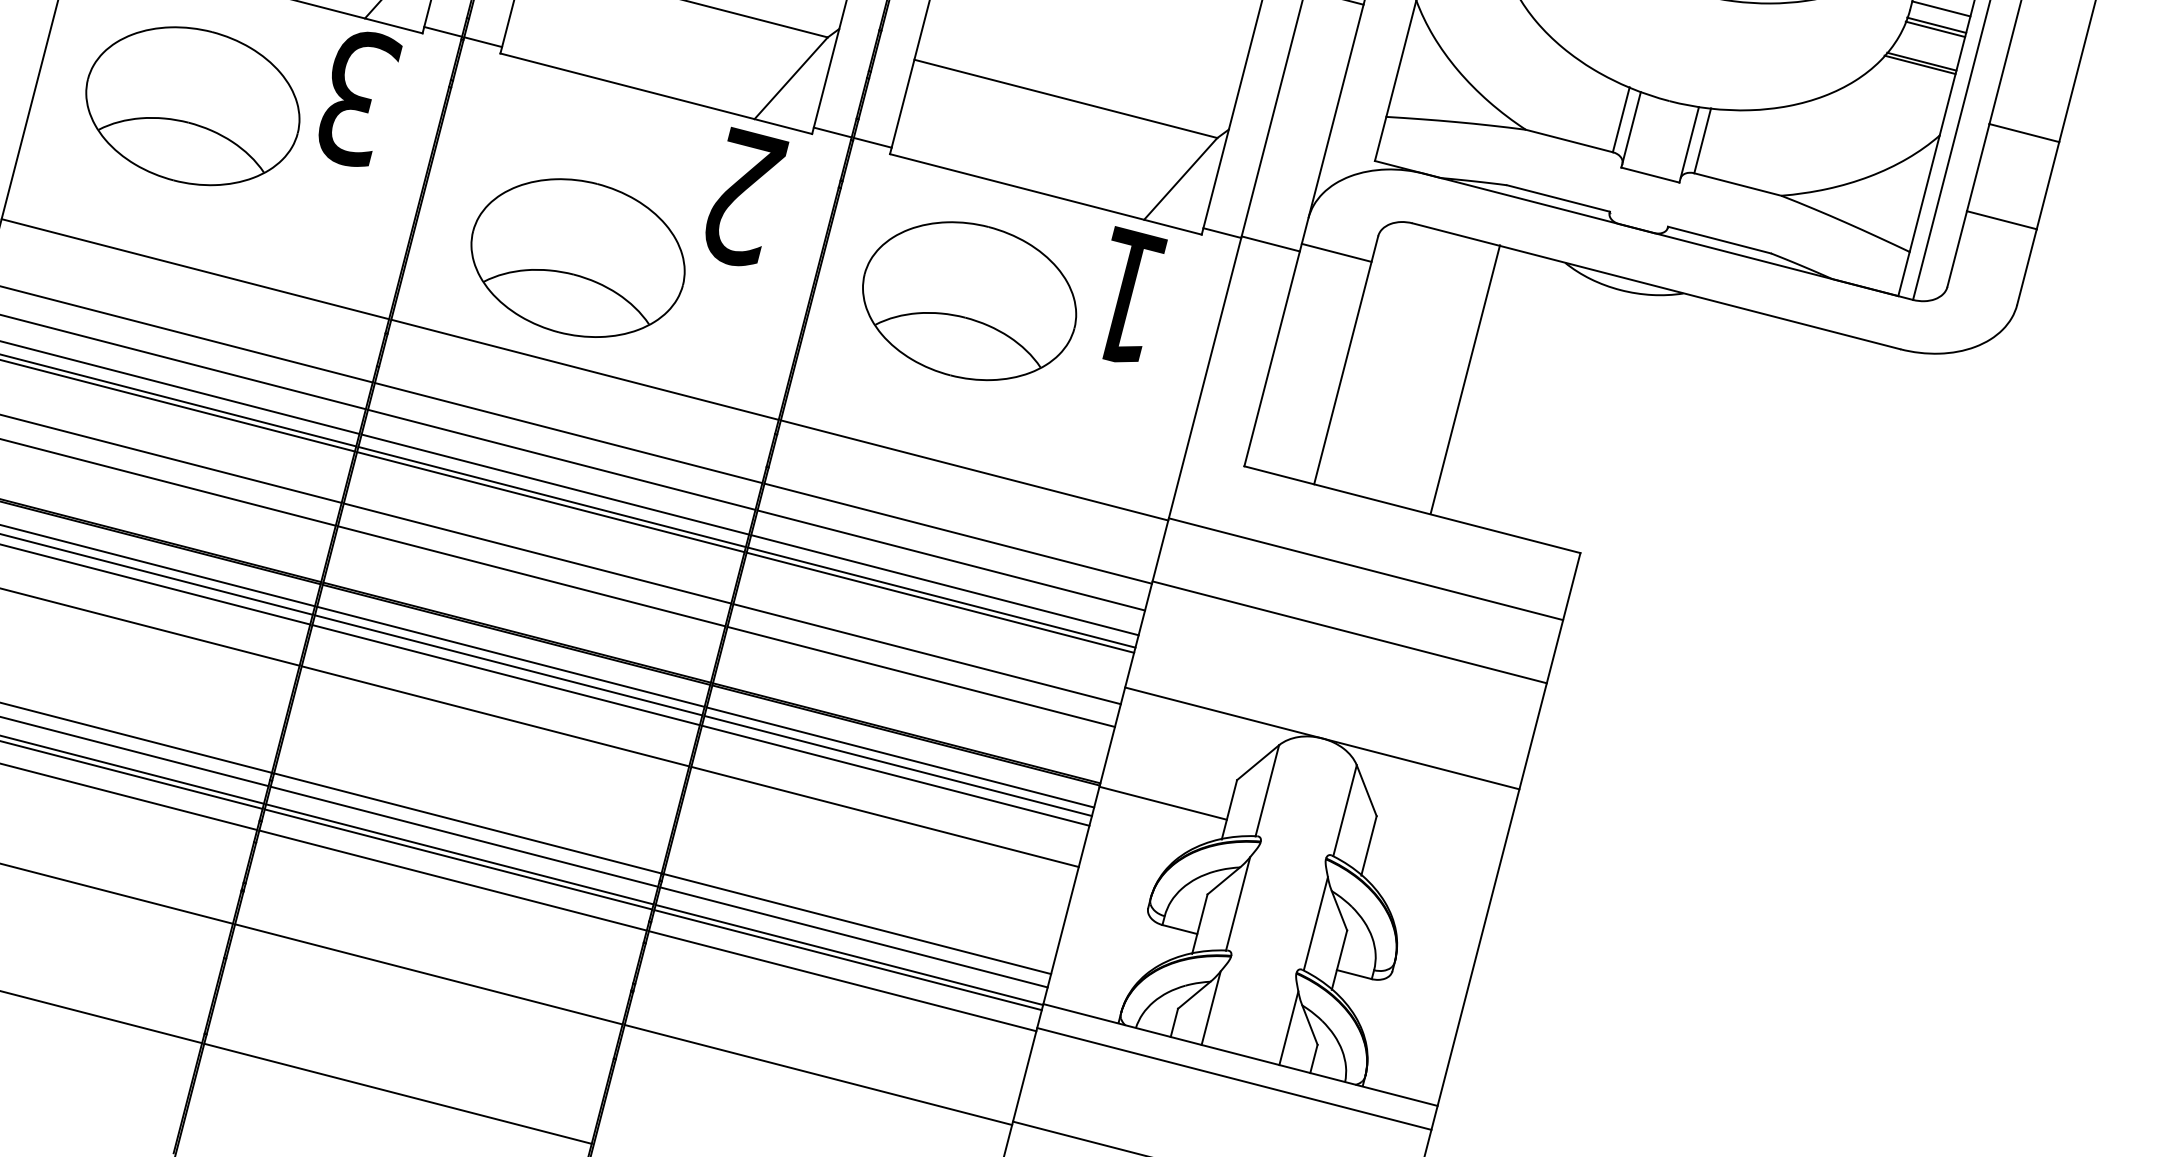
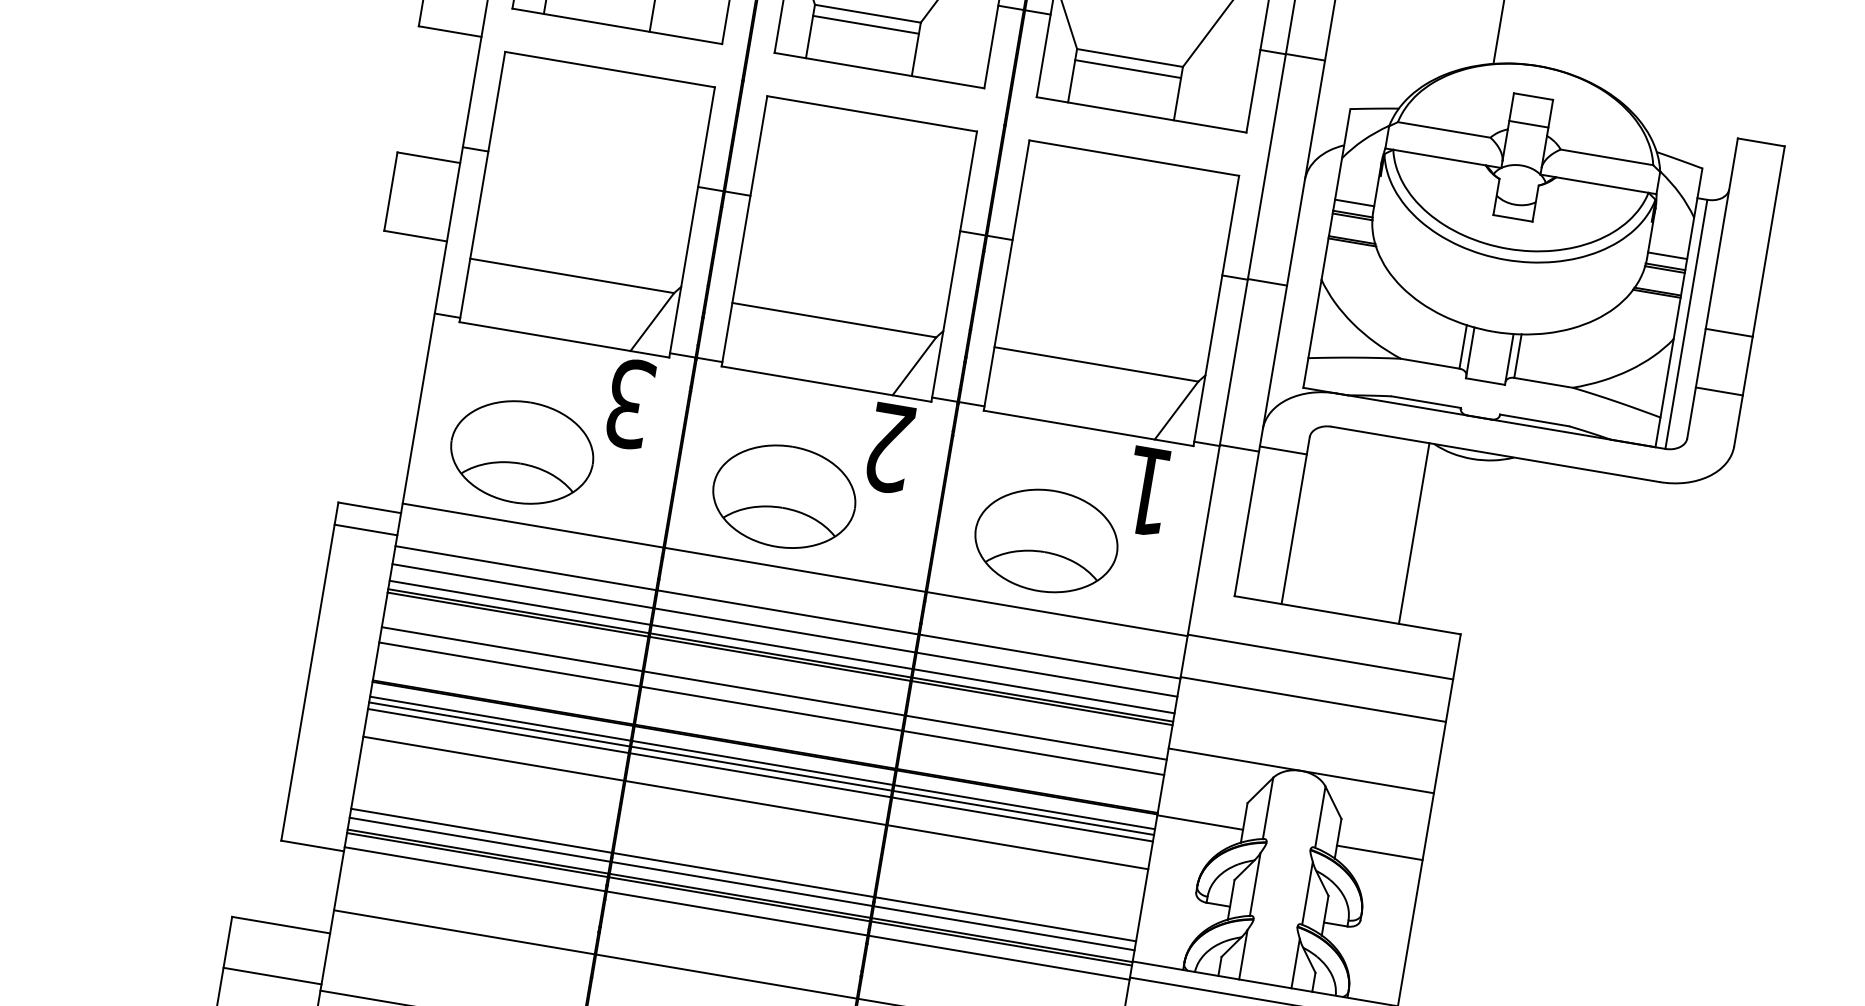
part: (193, 106) -> (522, 452), moved
part: (969, 300) -> (1046, 540), moved
line: (1464, 379) -> (1413, 533), moved
line: (1429, 871) -> (1379, 852), added

